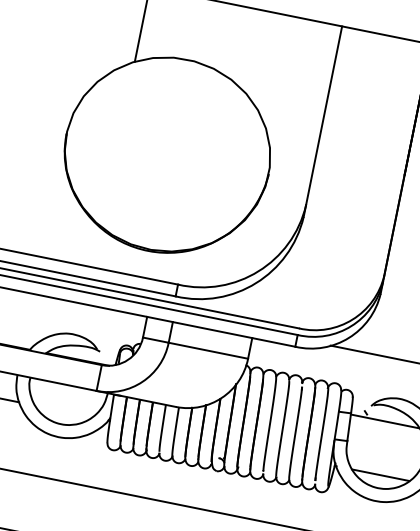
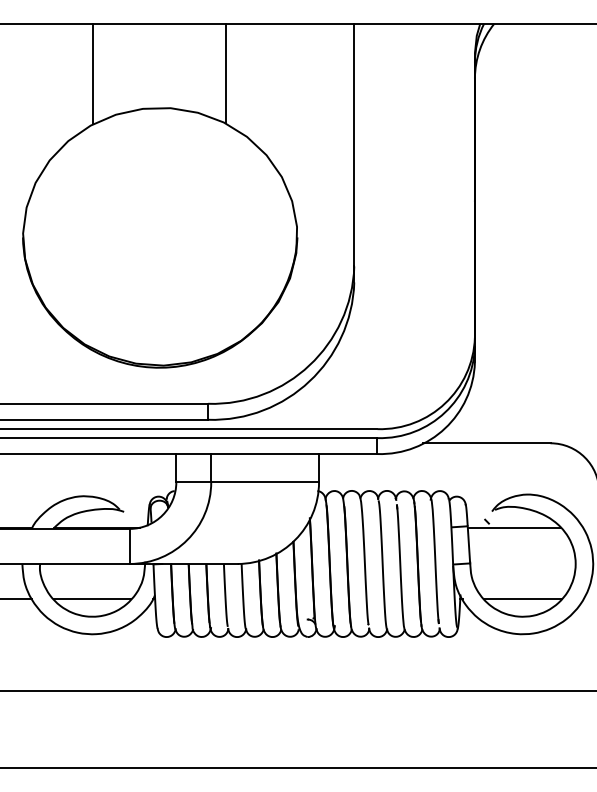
line: (239, 43) -> (225, 73), added
line: (63, 411) -> (92, 599), added

